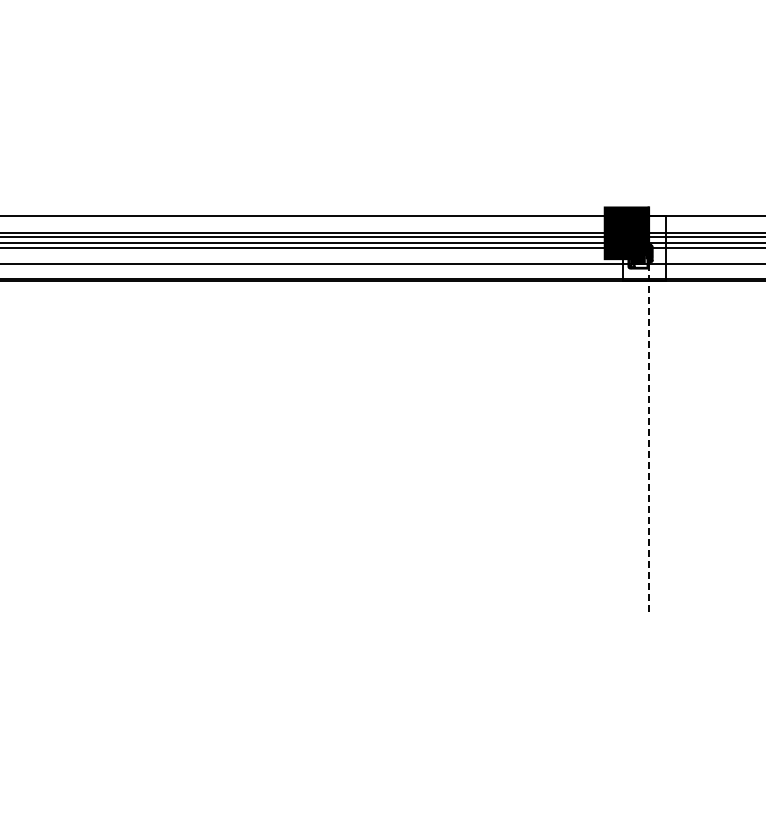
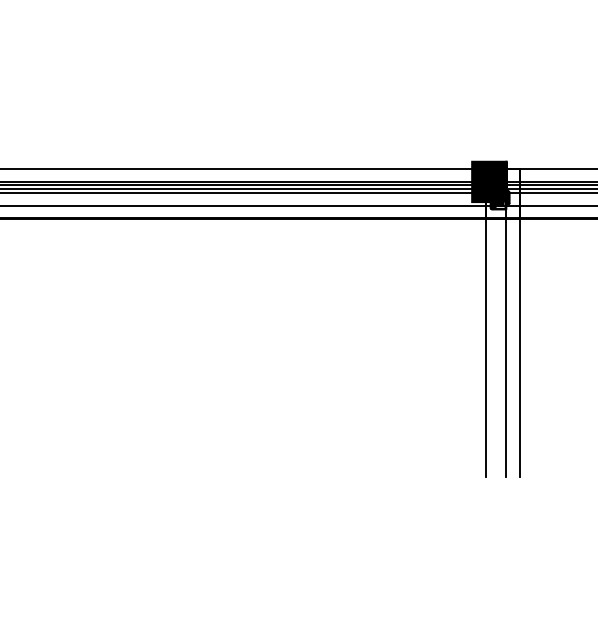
line: (622, 413) -> (486, 322), added
line: (648, 413) -> (506, 322), dashed -> solid
line: (665, 413) -> (519, 322), added

